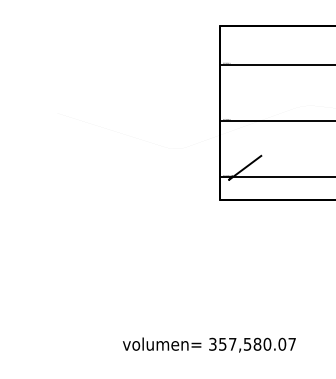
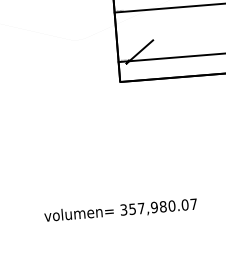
text: (247, 343) -> (154, 206), 357,580.07 -> 357,980.07

